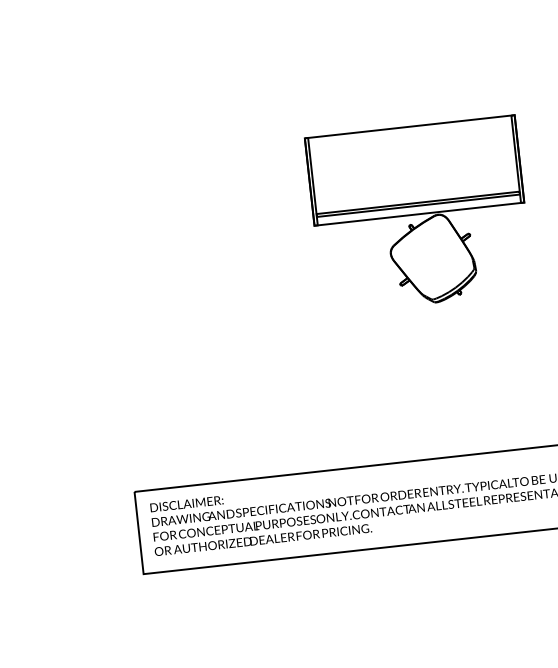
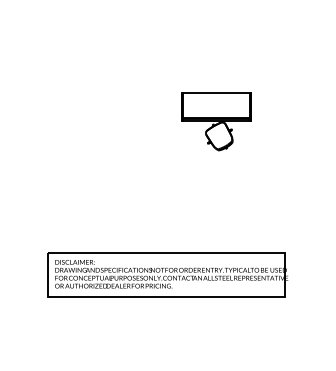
part: (419, 215) -> (216, 121), size x0.6

